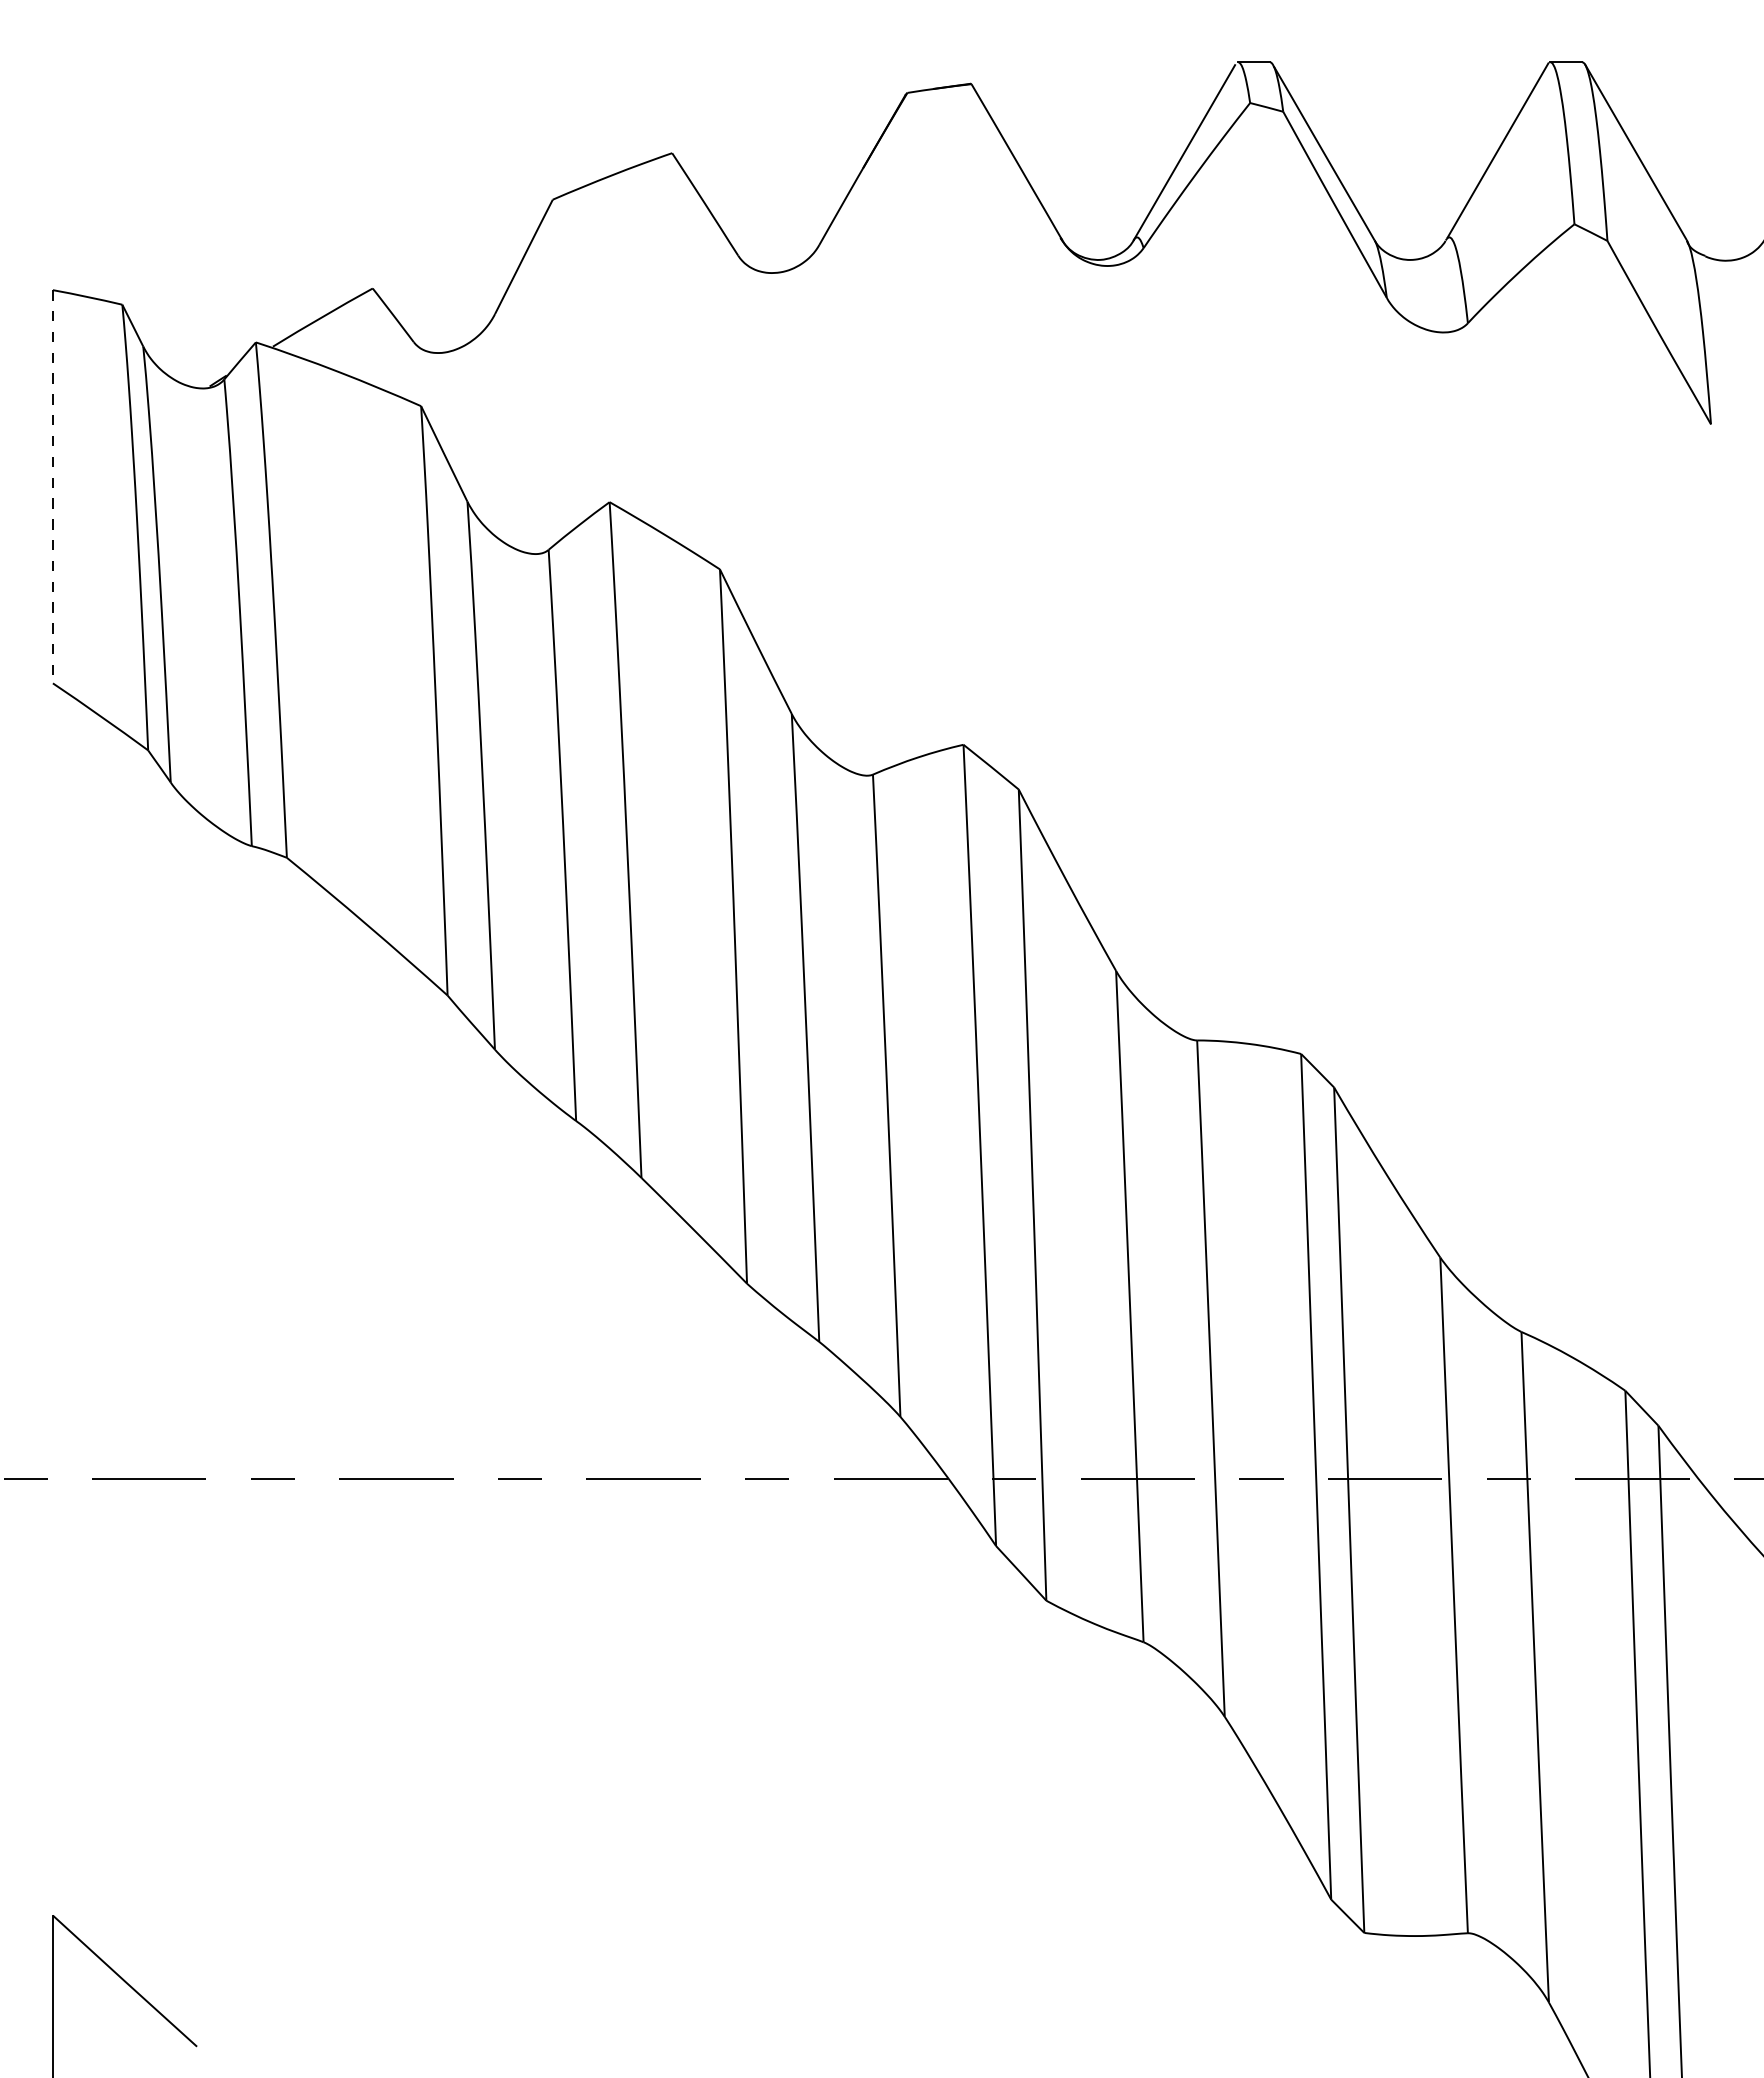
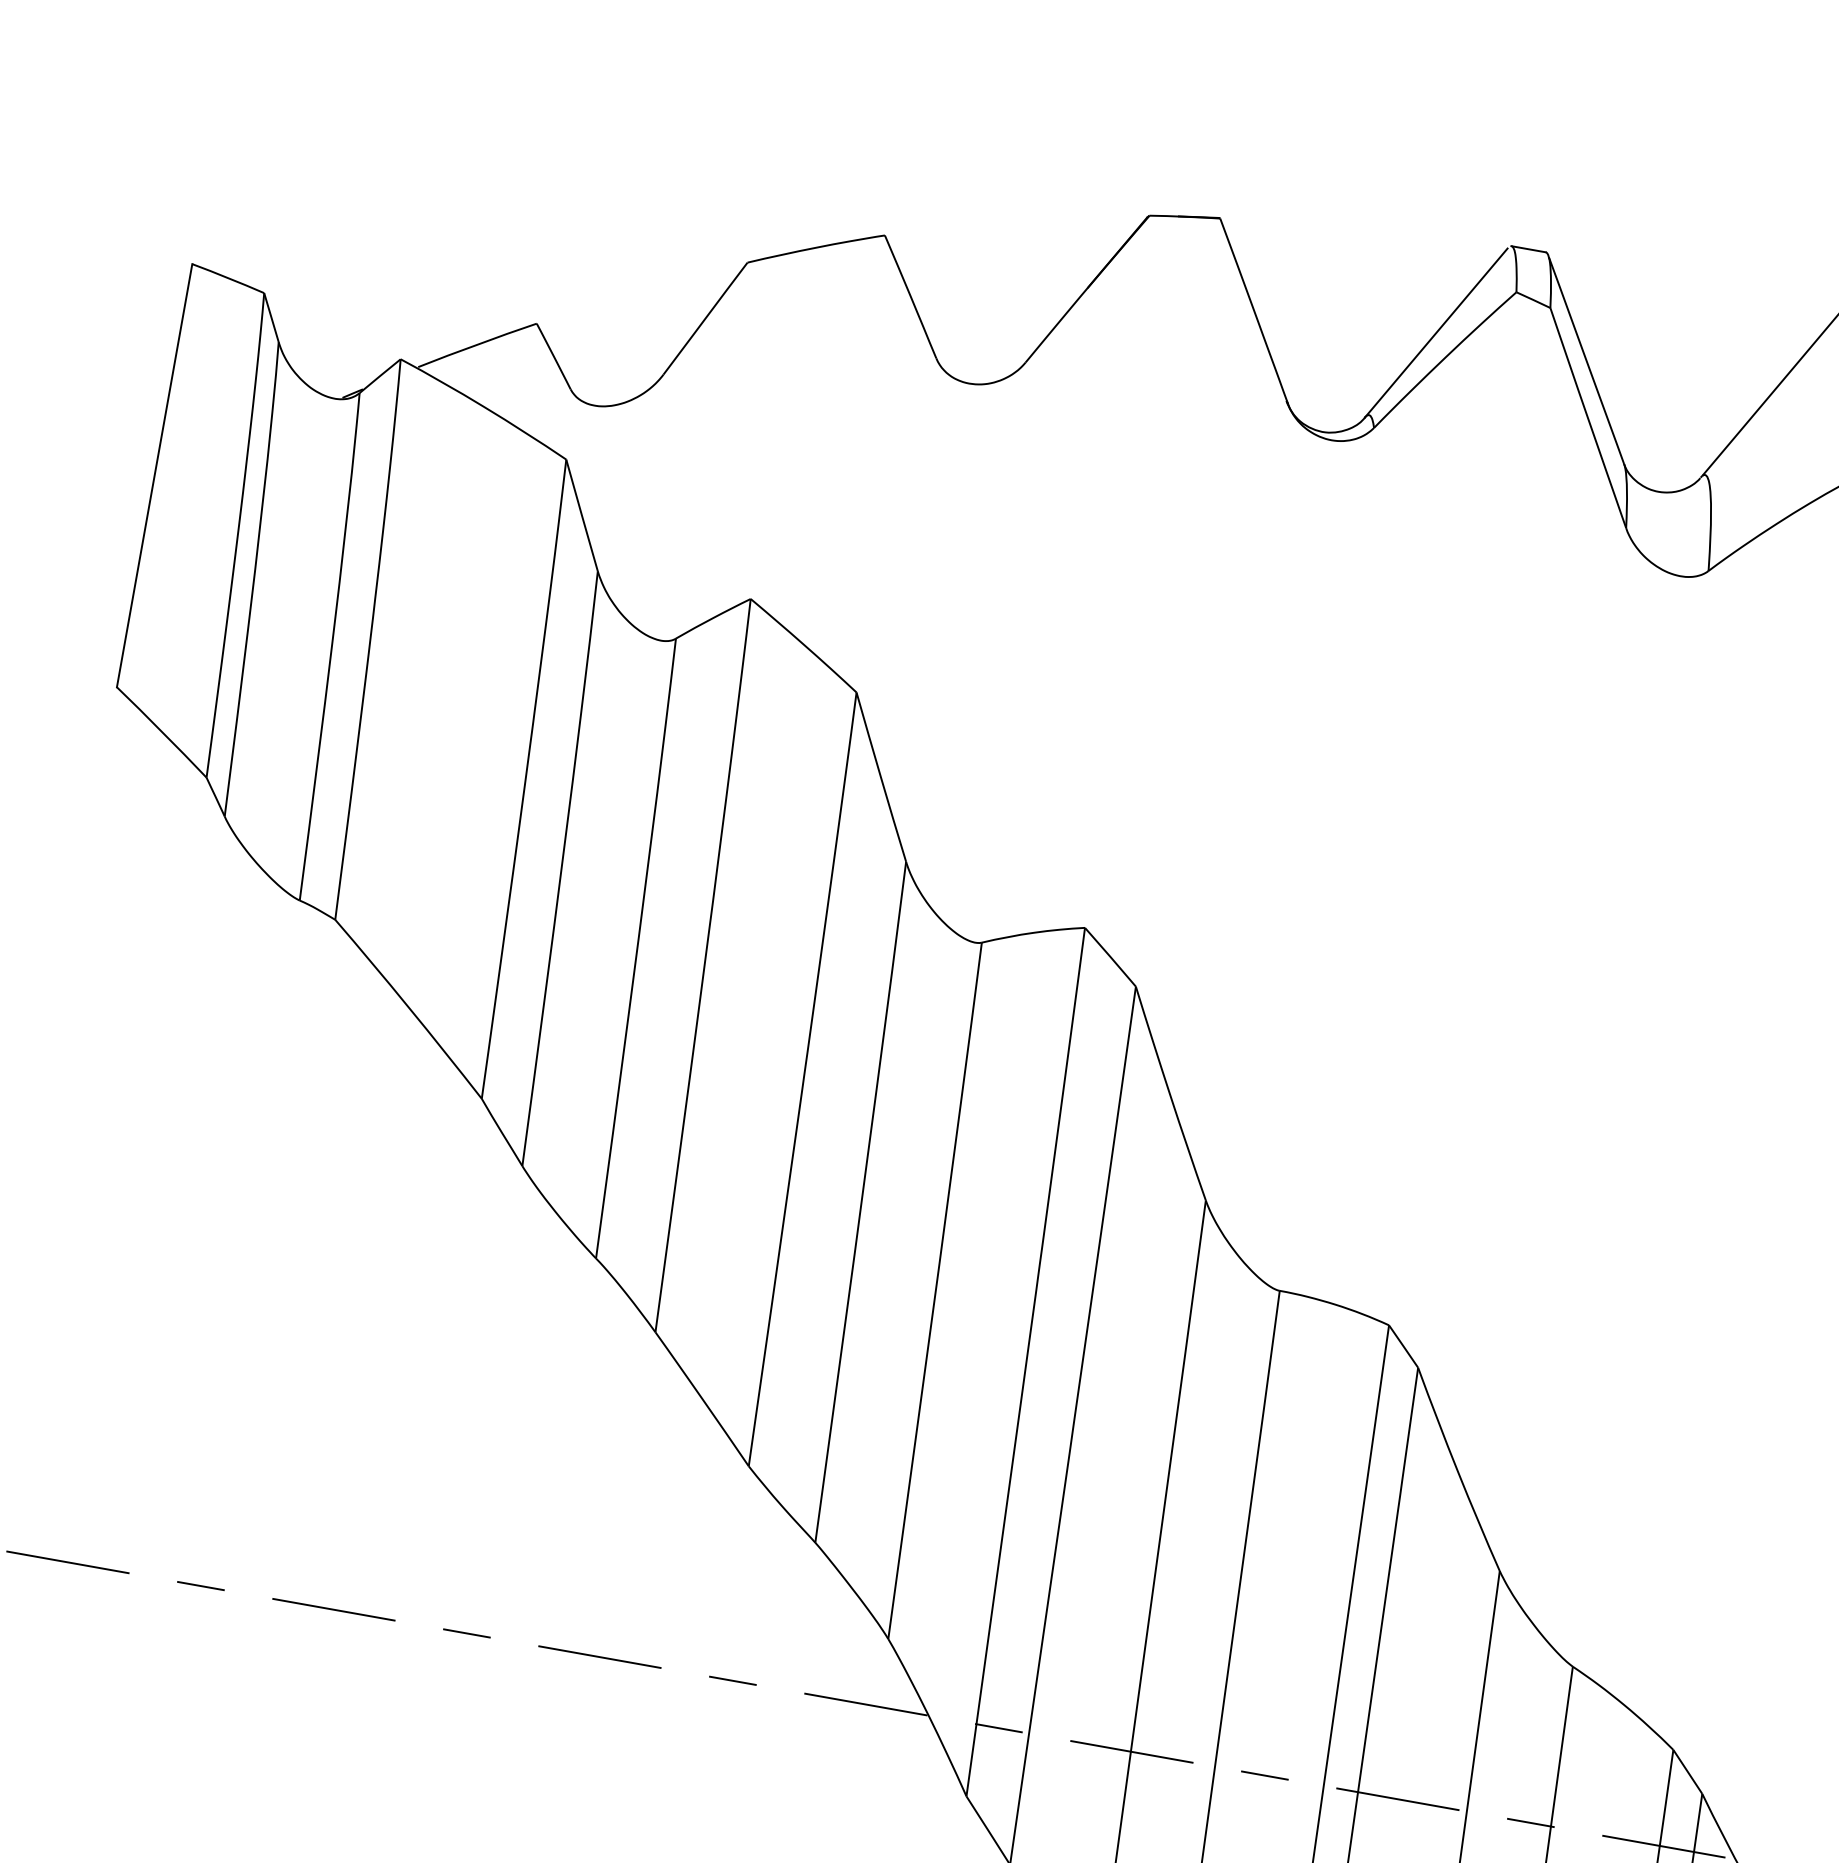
line: (52, 486) -> (154, 475), dashed -> solid

